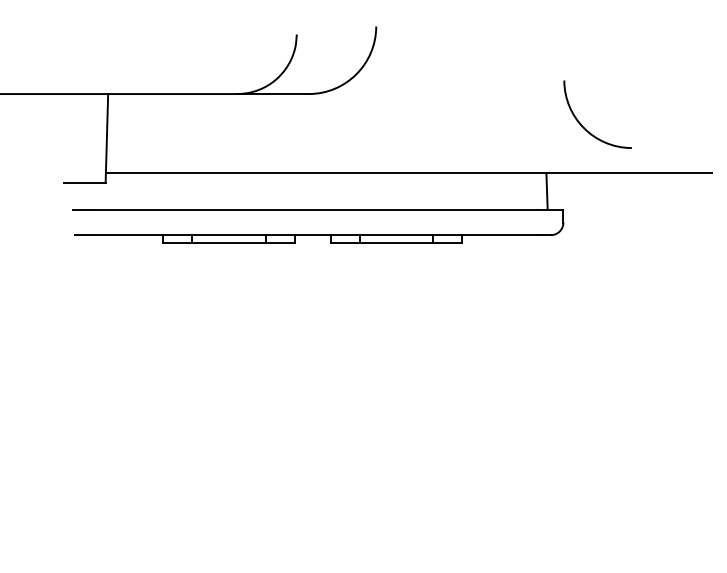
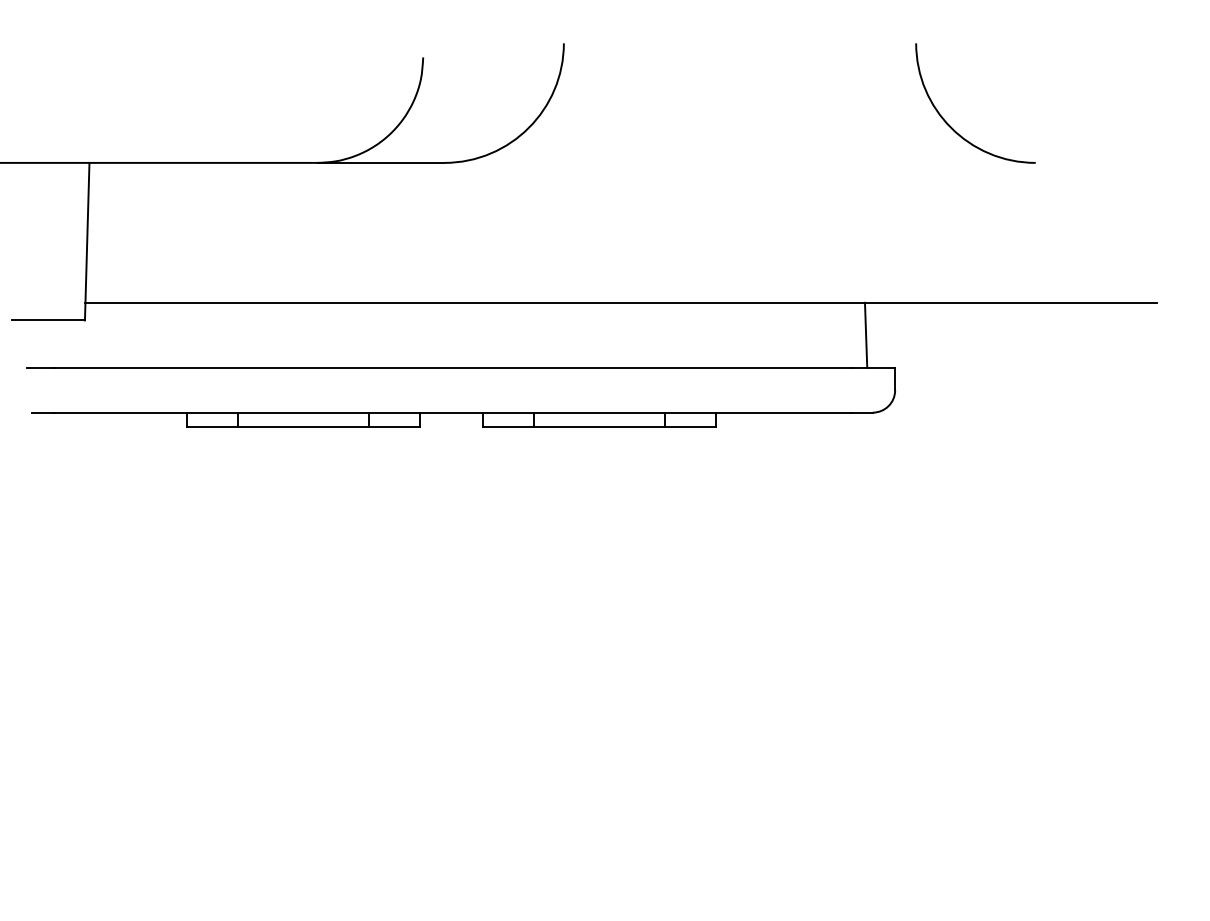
arc: (581, 123) -> (946, 119), moved

